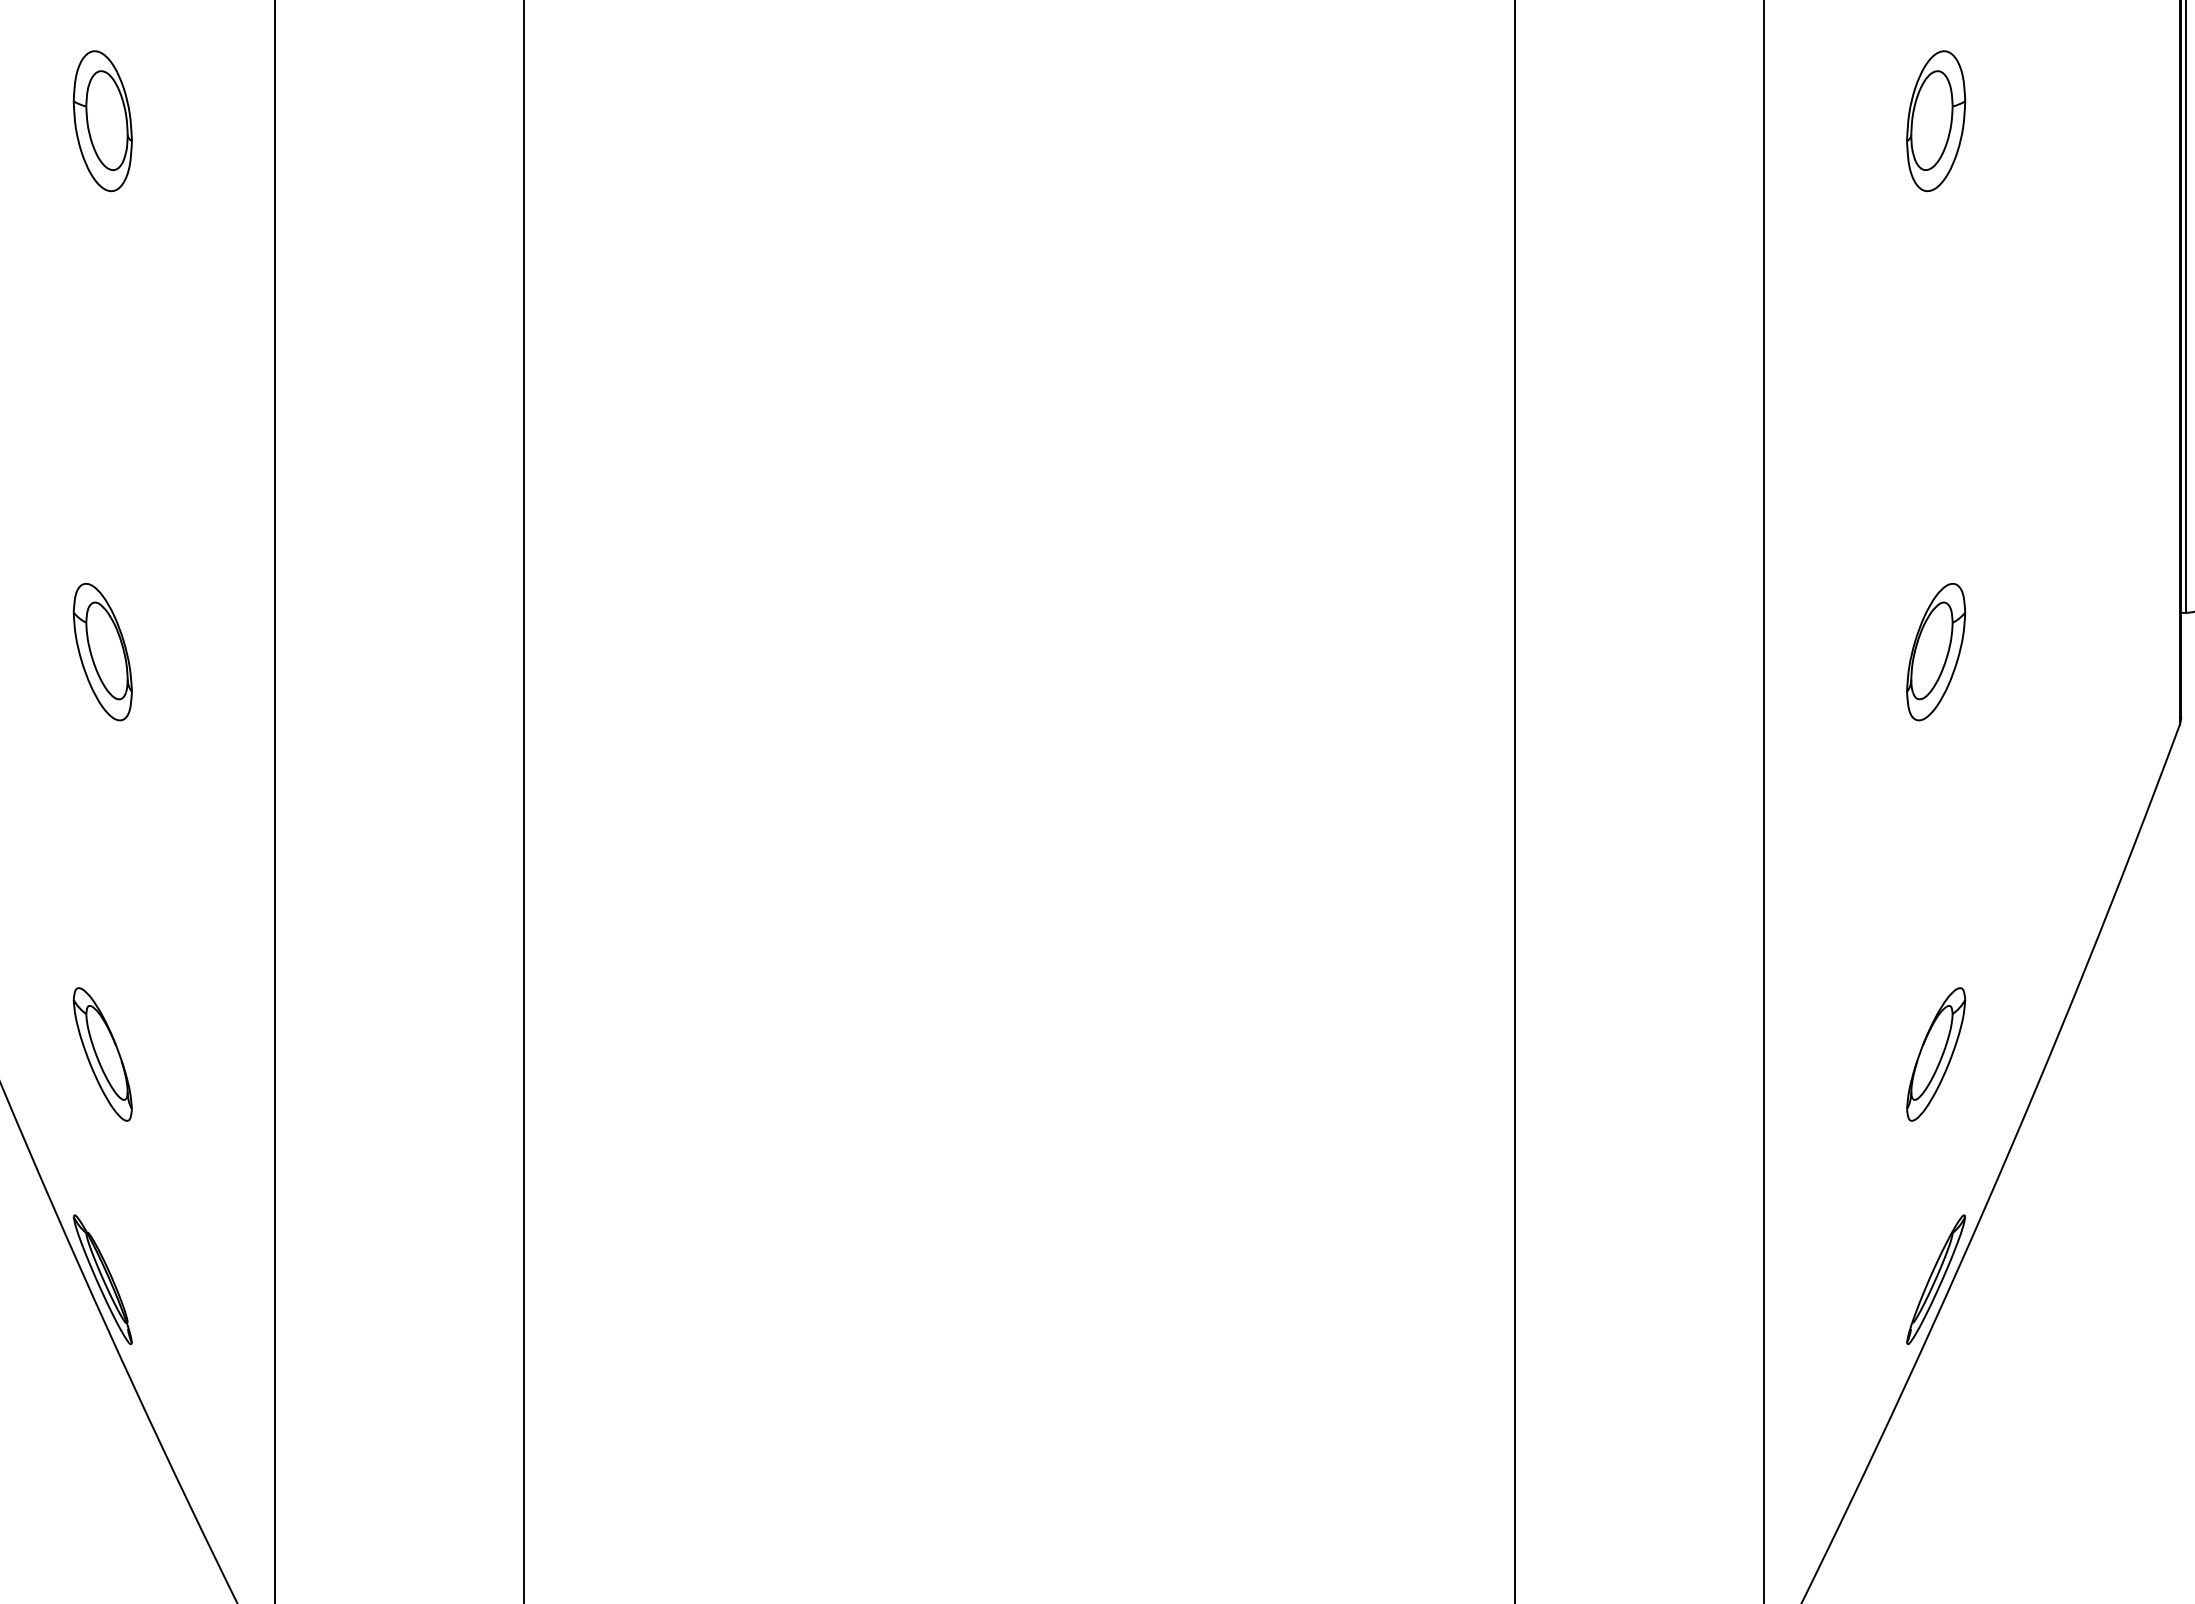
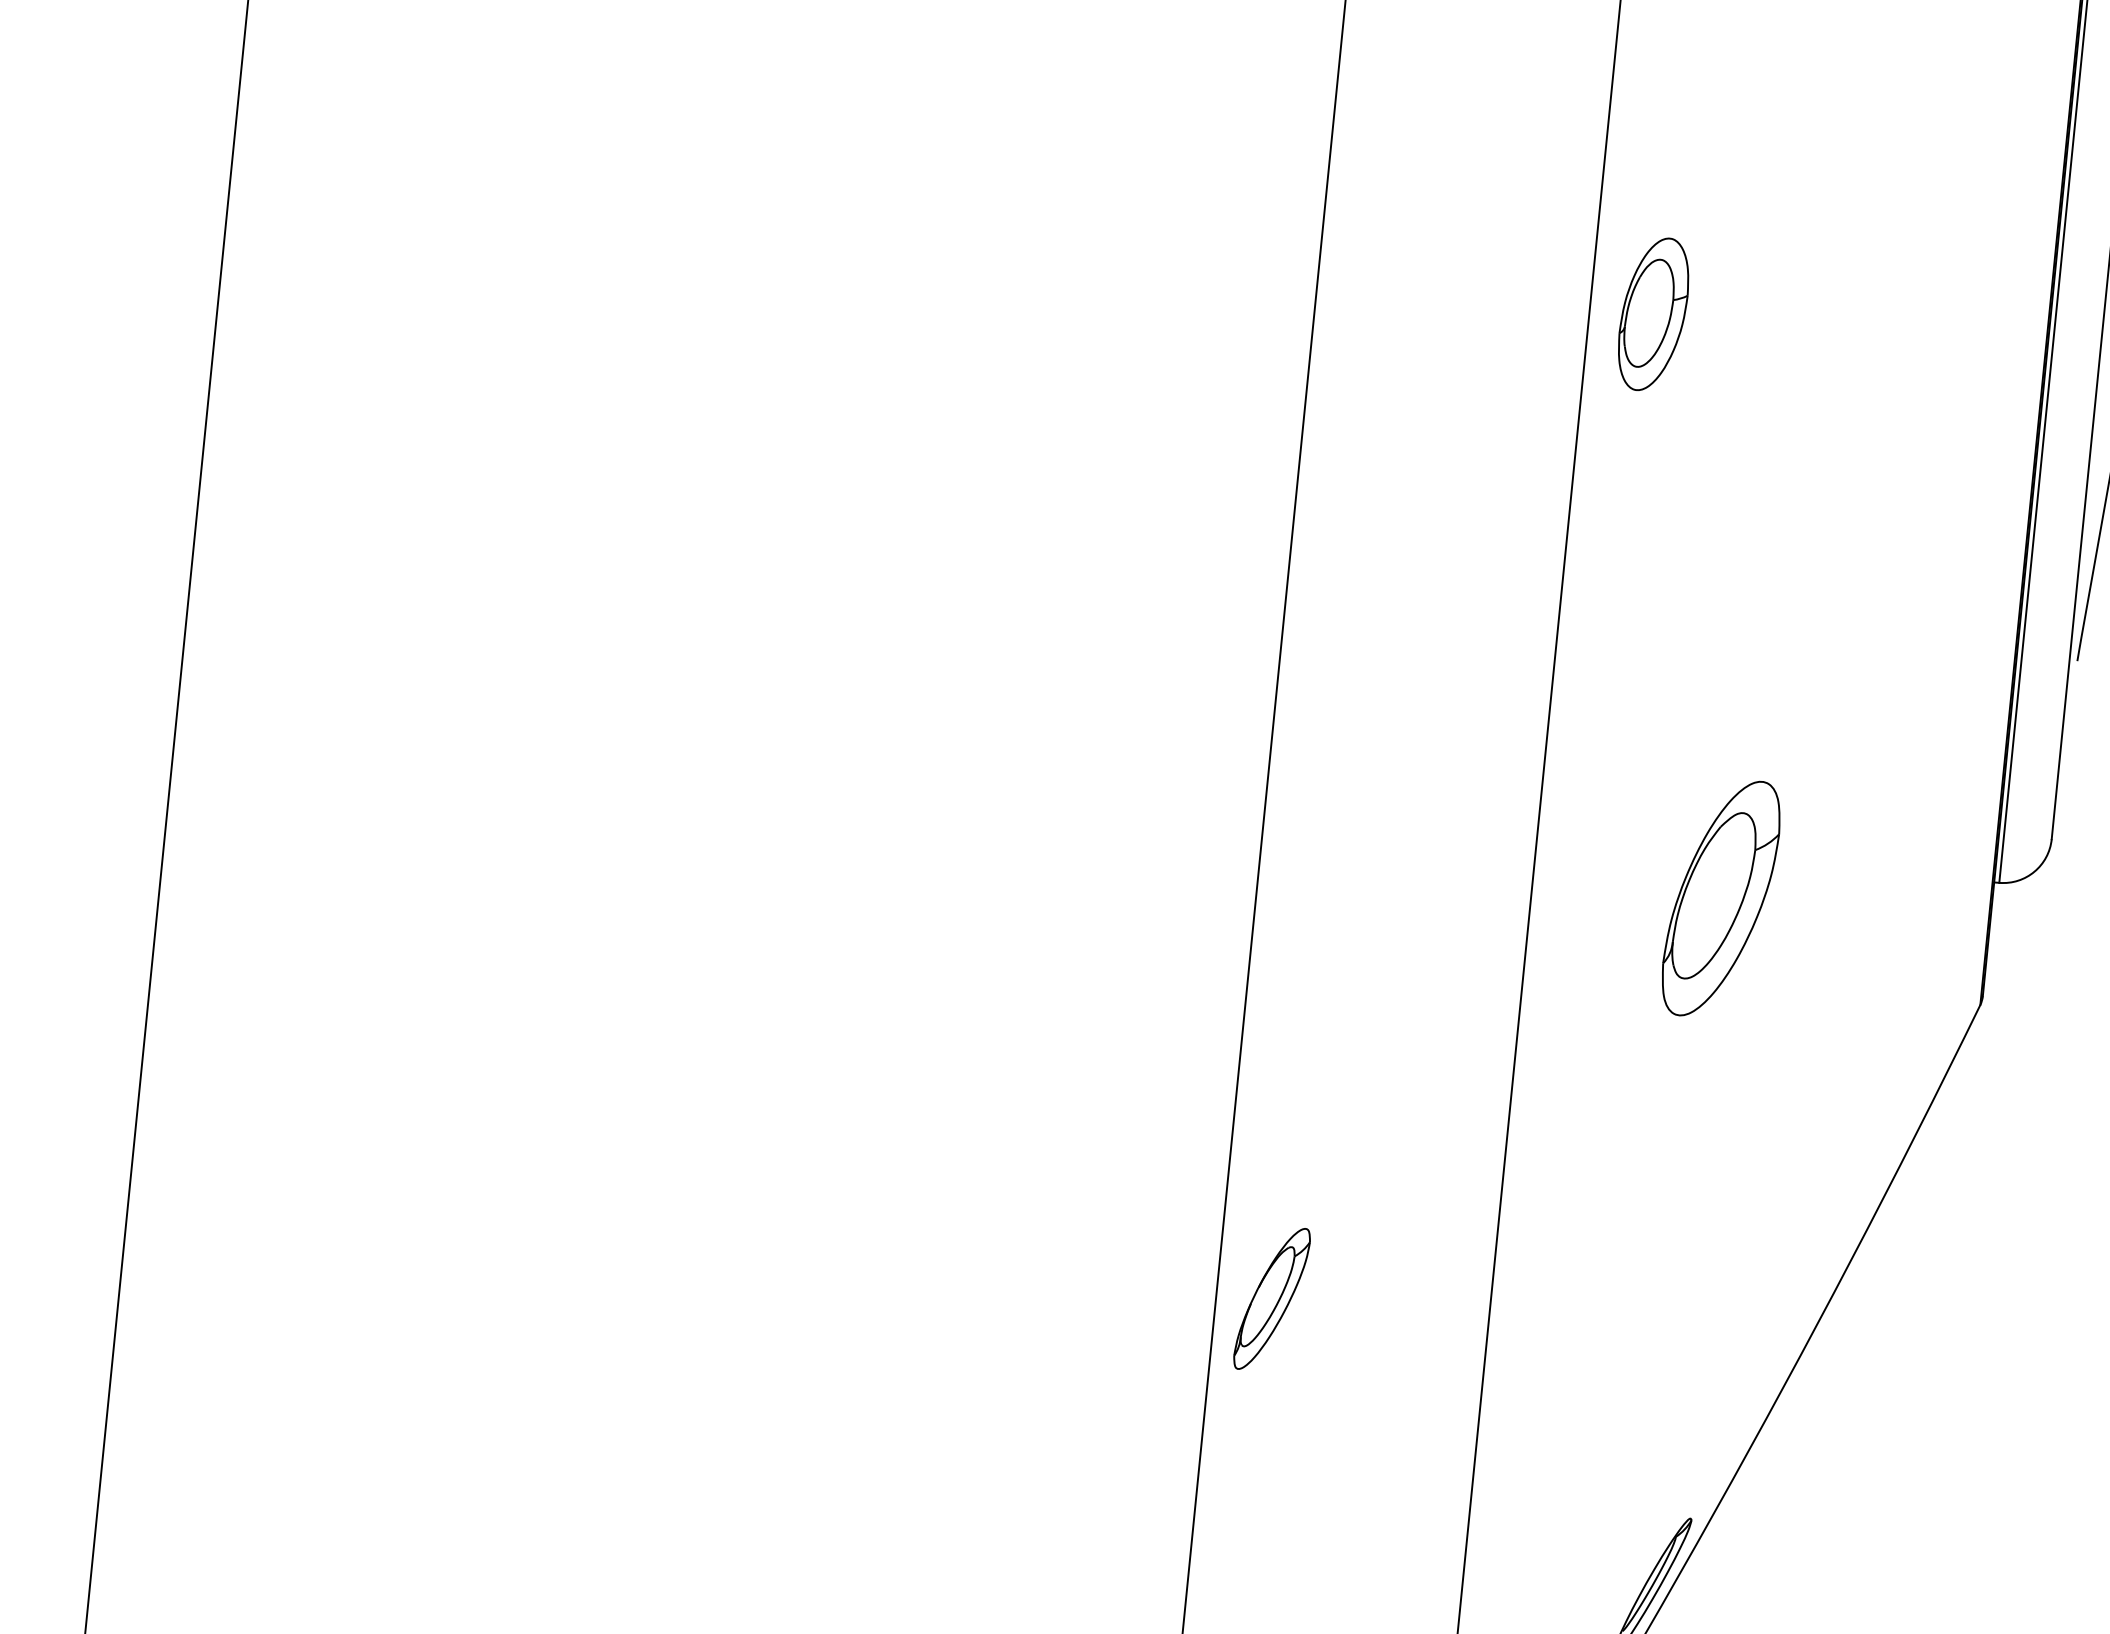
part: (1936, 121) -> (1653, 314), moved
part: (1936, 651) -> (1721, 897), size x1.6
part: (1936, 1054) -> (1272, 1298), moved

